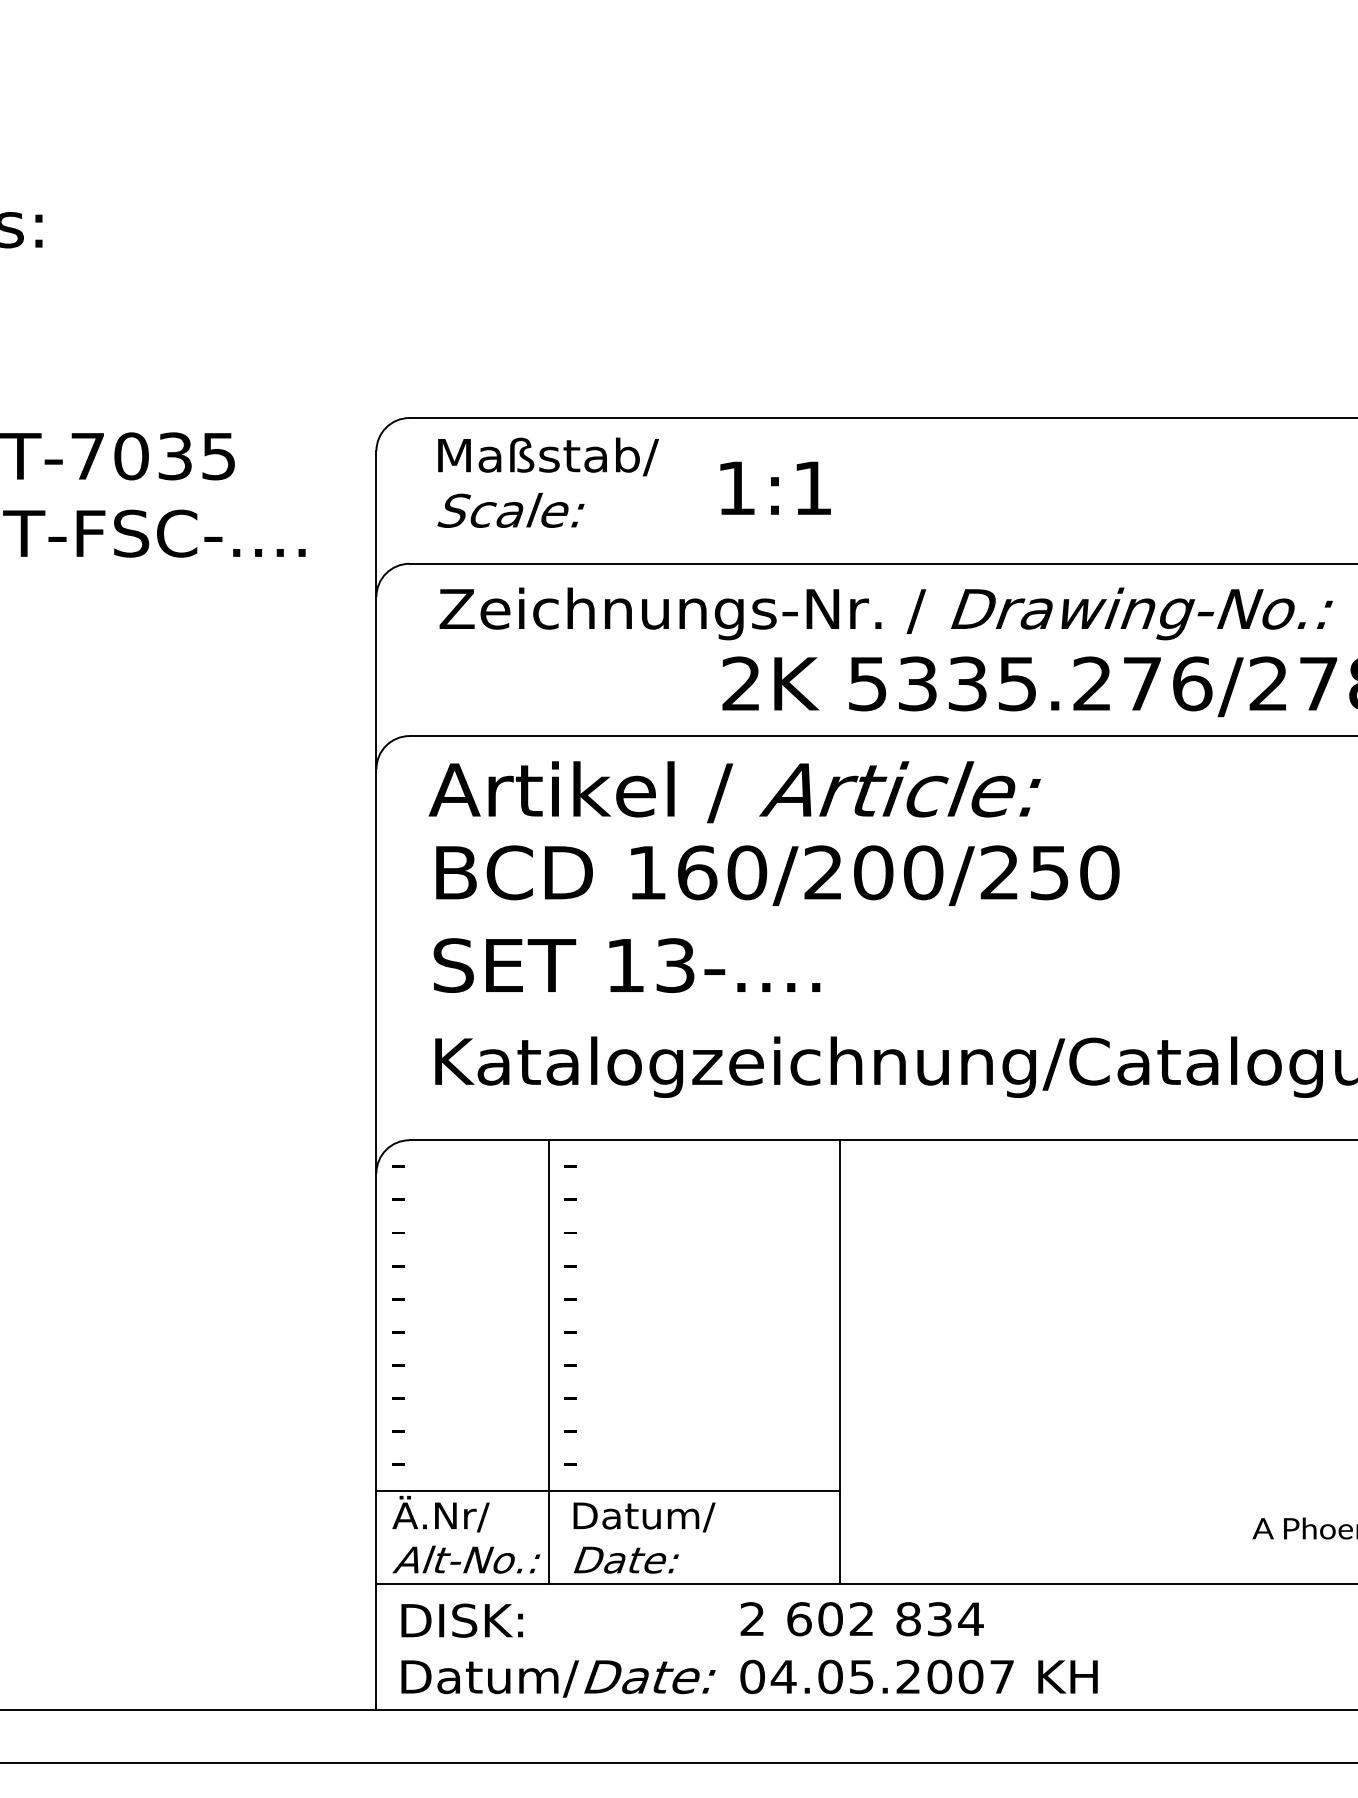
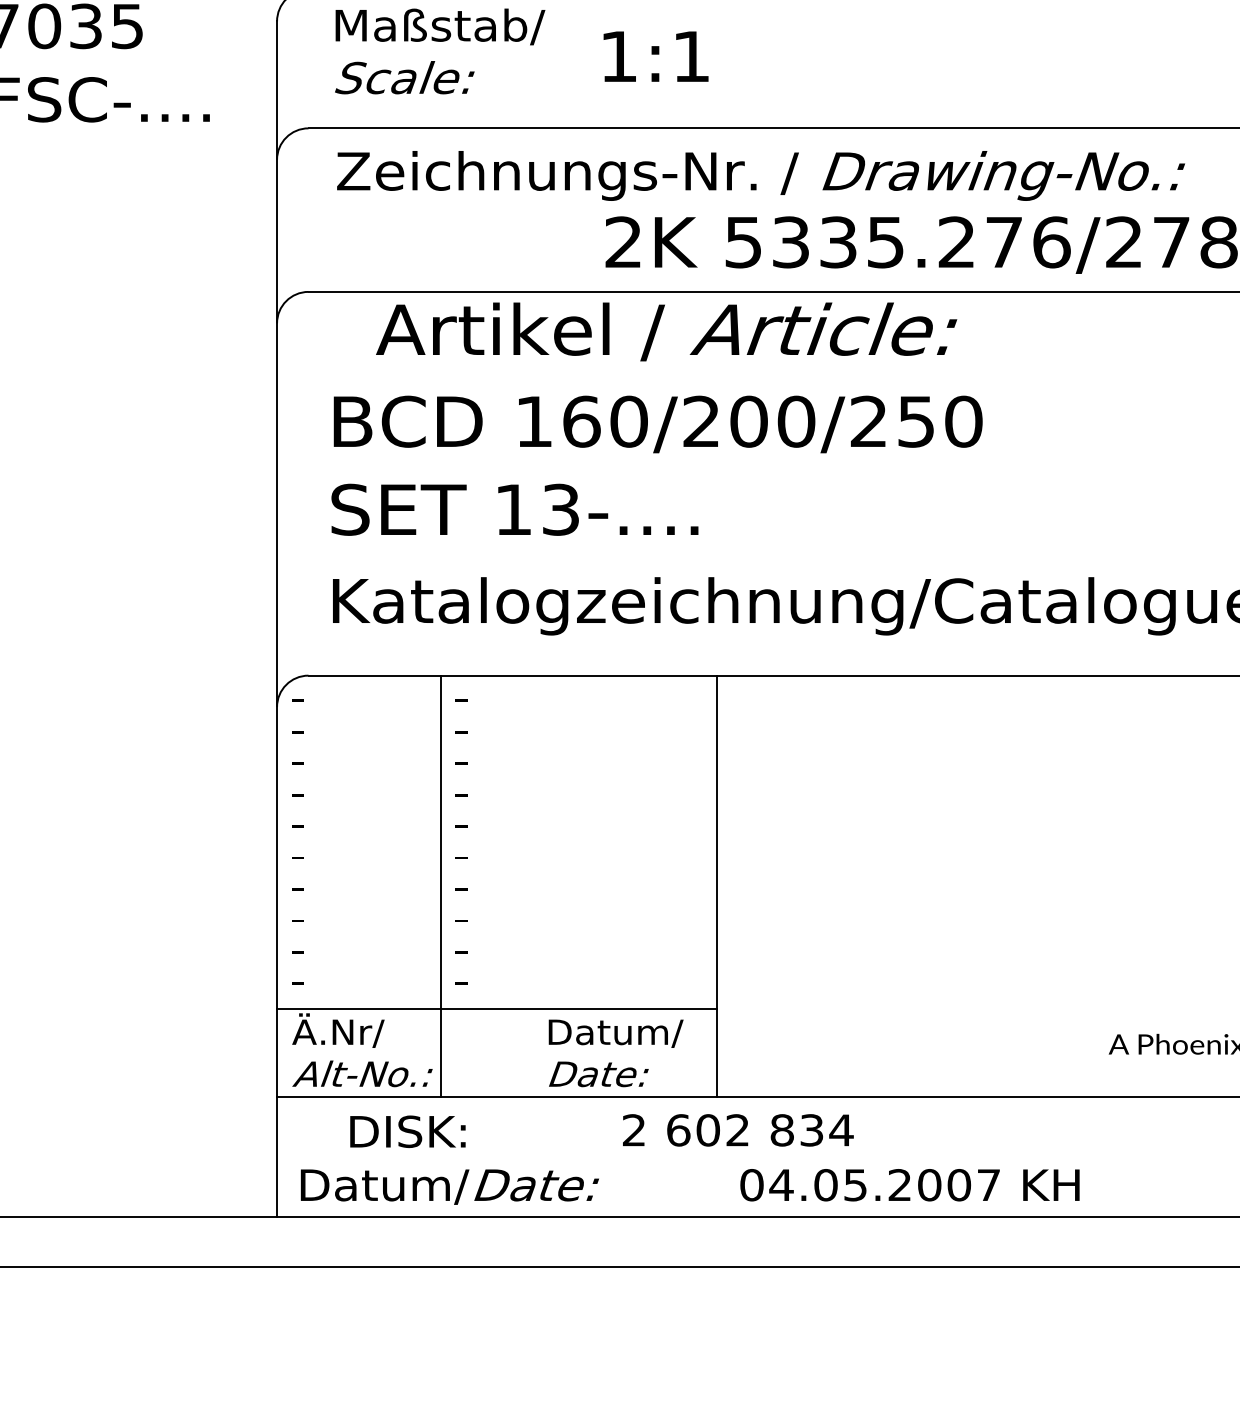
text: (734, 792) -> (666, 332), moved
text: (644, 1537) -> (616, 1052), moved
text: (461, 1620) -> (407, 1131), moved
text: (918, 1676) -> (909, 1184), moved

